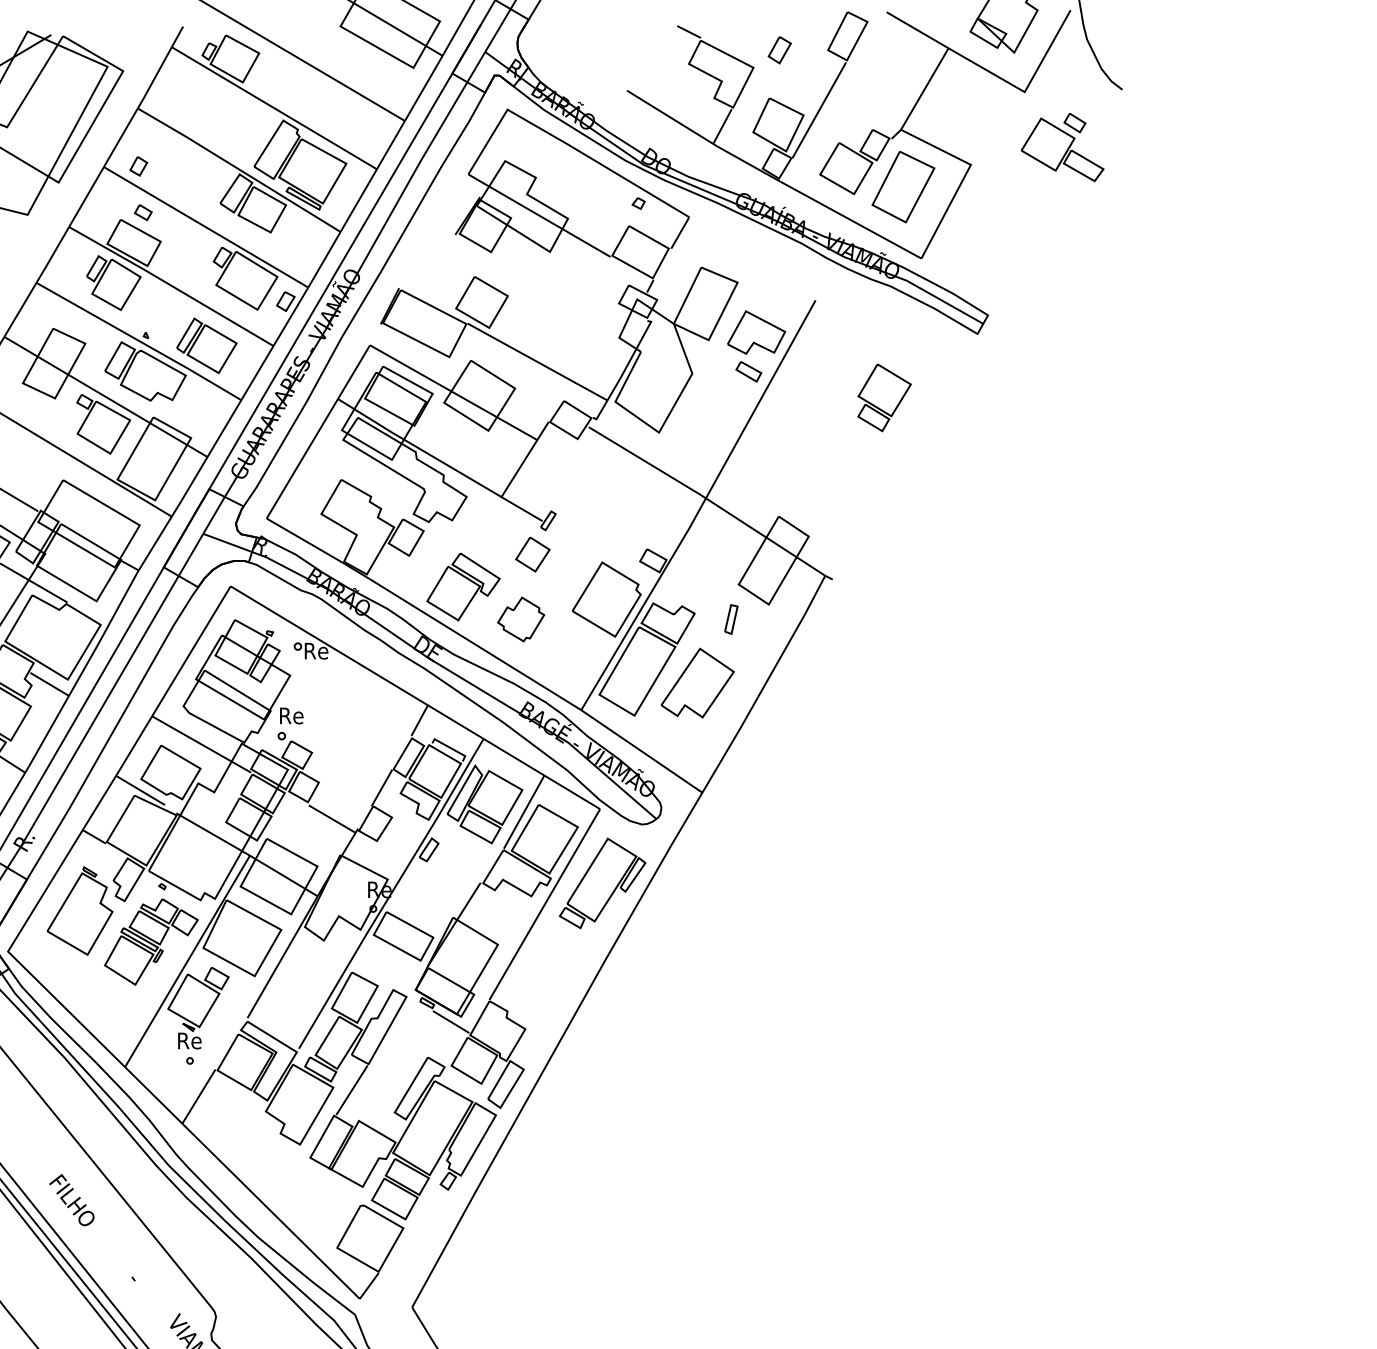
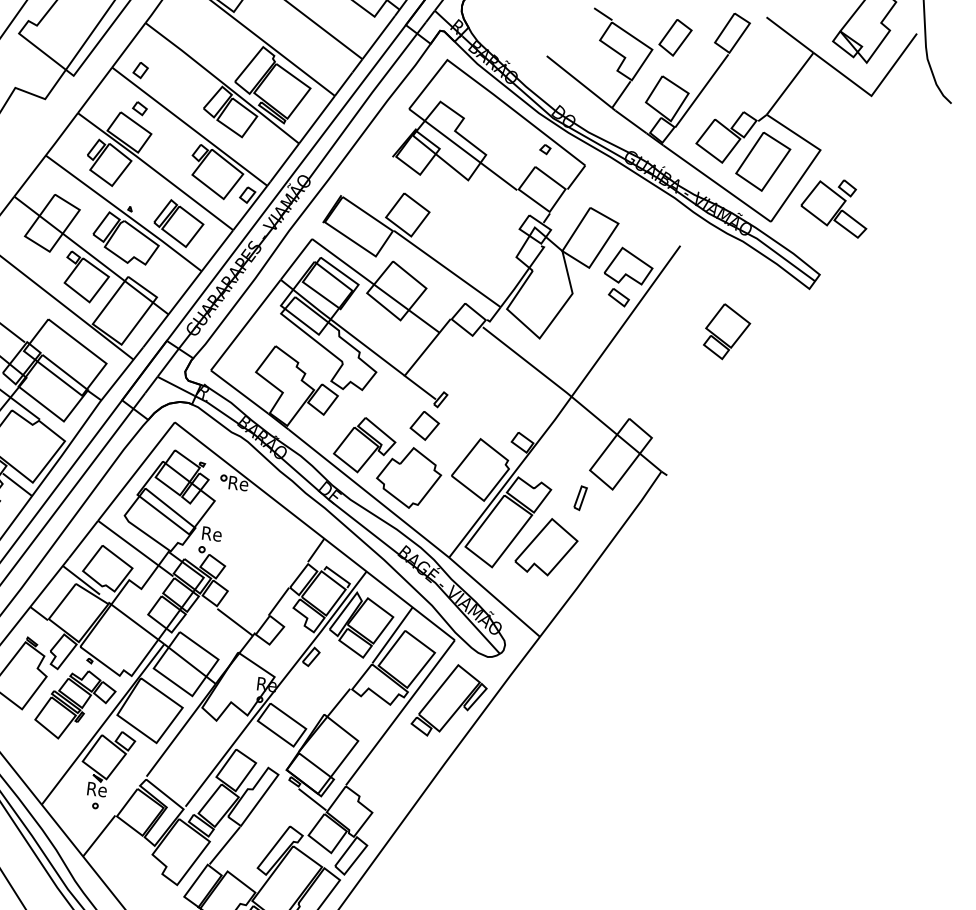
part: (779, 50) -> (675, 38), size x1.67
part: (1062, 147) -> (834, 207), moved
part: (520, 619) -> (408, 477), size x1.67

